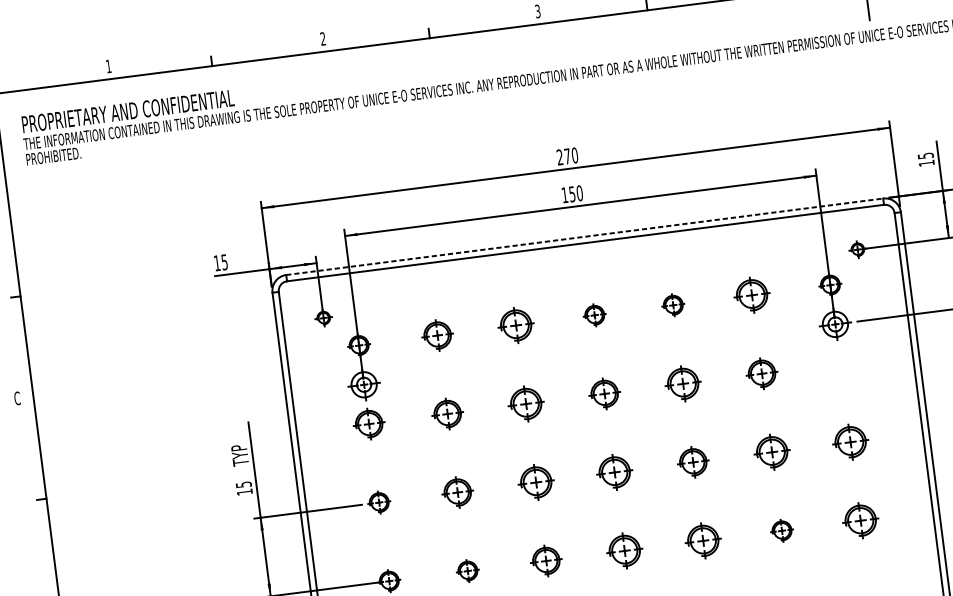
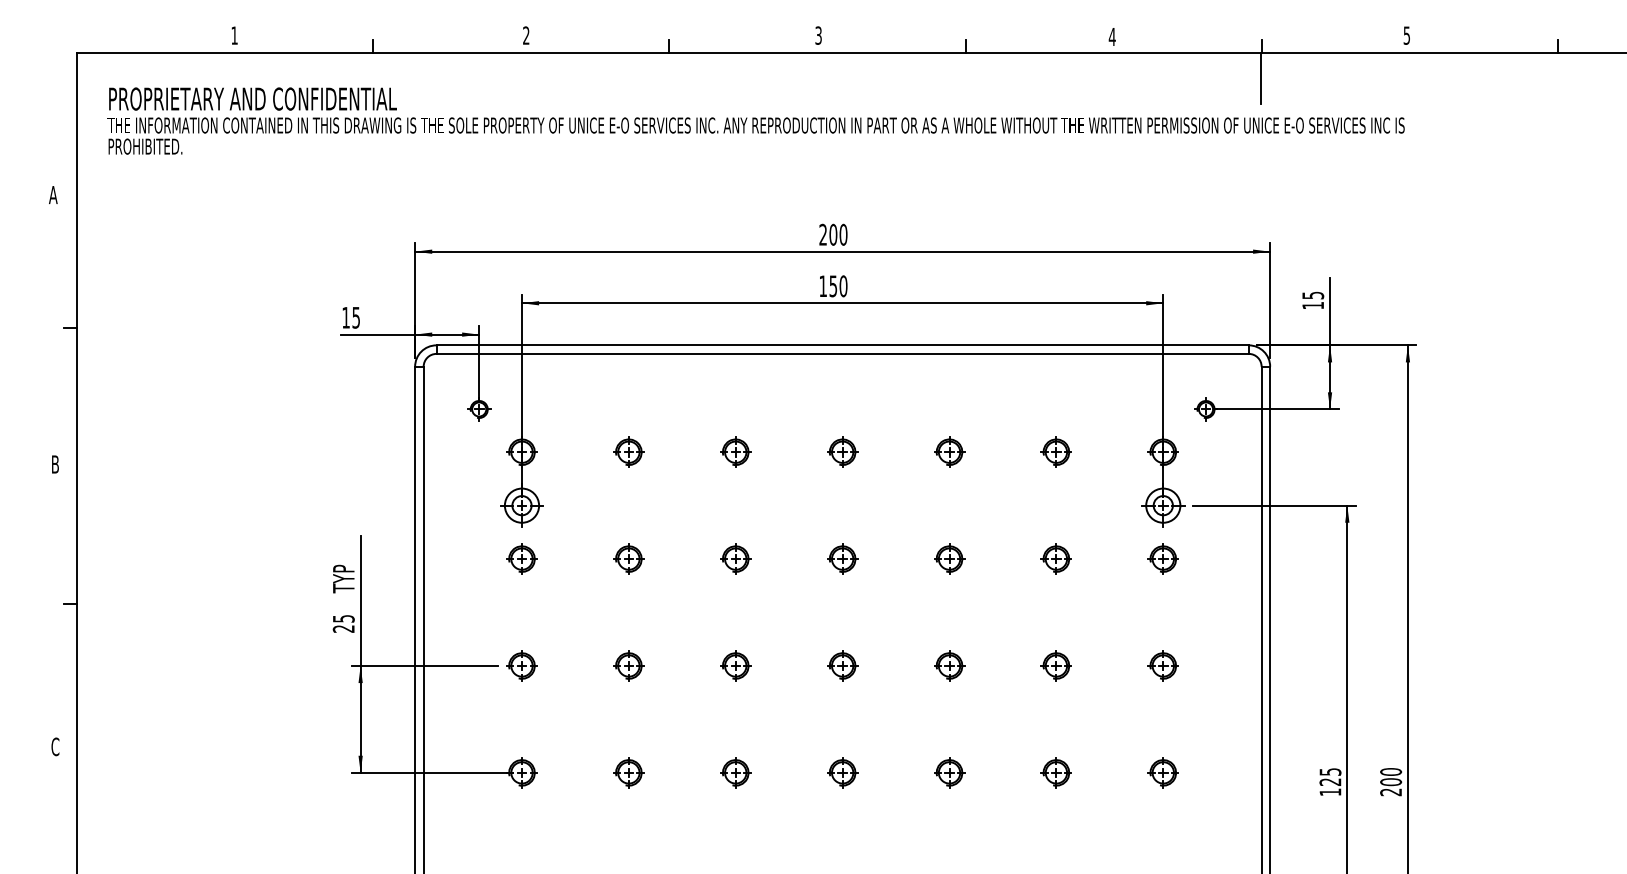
text: (567, 156) -> (833, 234), 270 -> 200
line: (585, 236) -> (843, 345), dashed -> solid
part: (751, 294) -> (1055, 451), size x0.62
part: (515, 324) -> (735, 451), size x0.62
part: (437, 334) -> (628, 451), size x0.71
part: (839, 363) -> (1162, 558), added
part: (761, 373) -> (1055, 558), size x0.71
part: (683, 383) -> (949, 558), size x0.62
part: (604, 393) -> (842, 558), size x0.71
text: (17, 398) -> (55, 464), C -> B
part: (526, 403) -> (735, 558), size x0.62
part: (447, 413) -> (628, 558), size x0.71
part: (368, 423) -> (521, 558), size x0.71
part: (849, 441) -> (1162, 665), size x0.62
part: (771, 452) -> (1055, 665), size x0.62
part: (693, 462) -> (949, 665), size x0.71
part: (614, 472) -> (842, 665), size x0.62
part: (536, 482) -> (735, 665), size x0.62
text: (244, 491) -> (343, 628), 15 -> 25
part: (457, 492) -> (628, 665), size x0.71
part: (859, 520) -> (1162, 772), size x0.62
part: (703, 540) -> (949, 772), size x0.62
part: (624, 550) -> (842, 772), size x0.62
part: (546, 560) -> (735, 772), size x0.71

